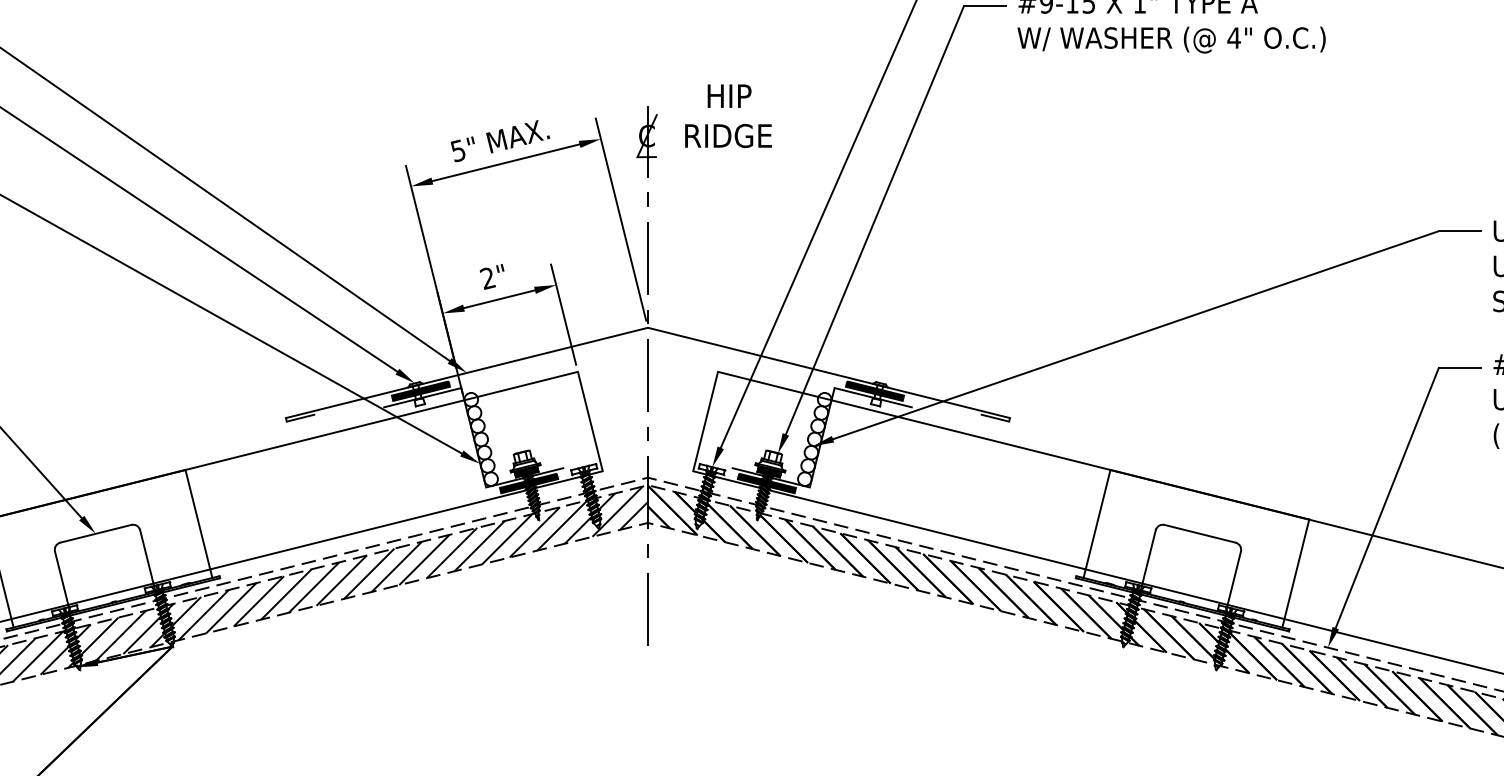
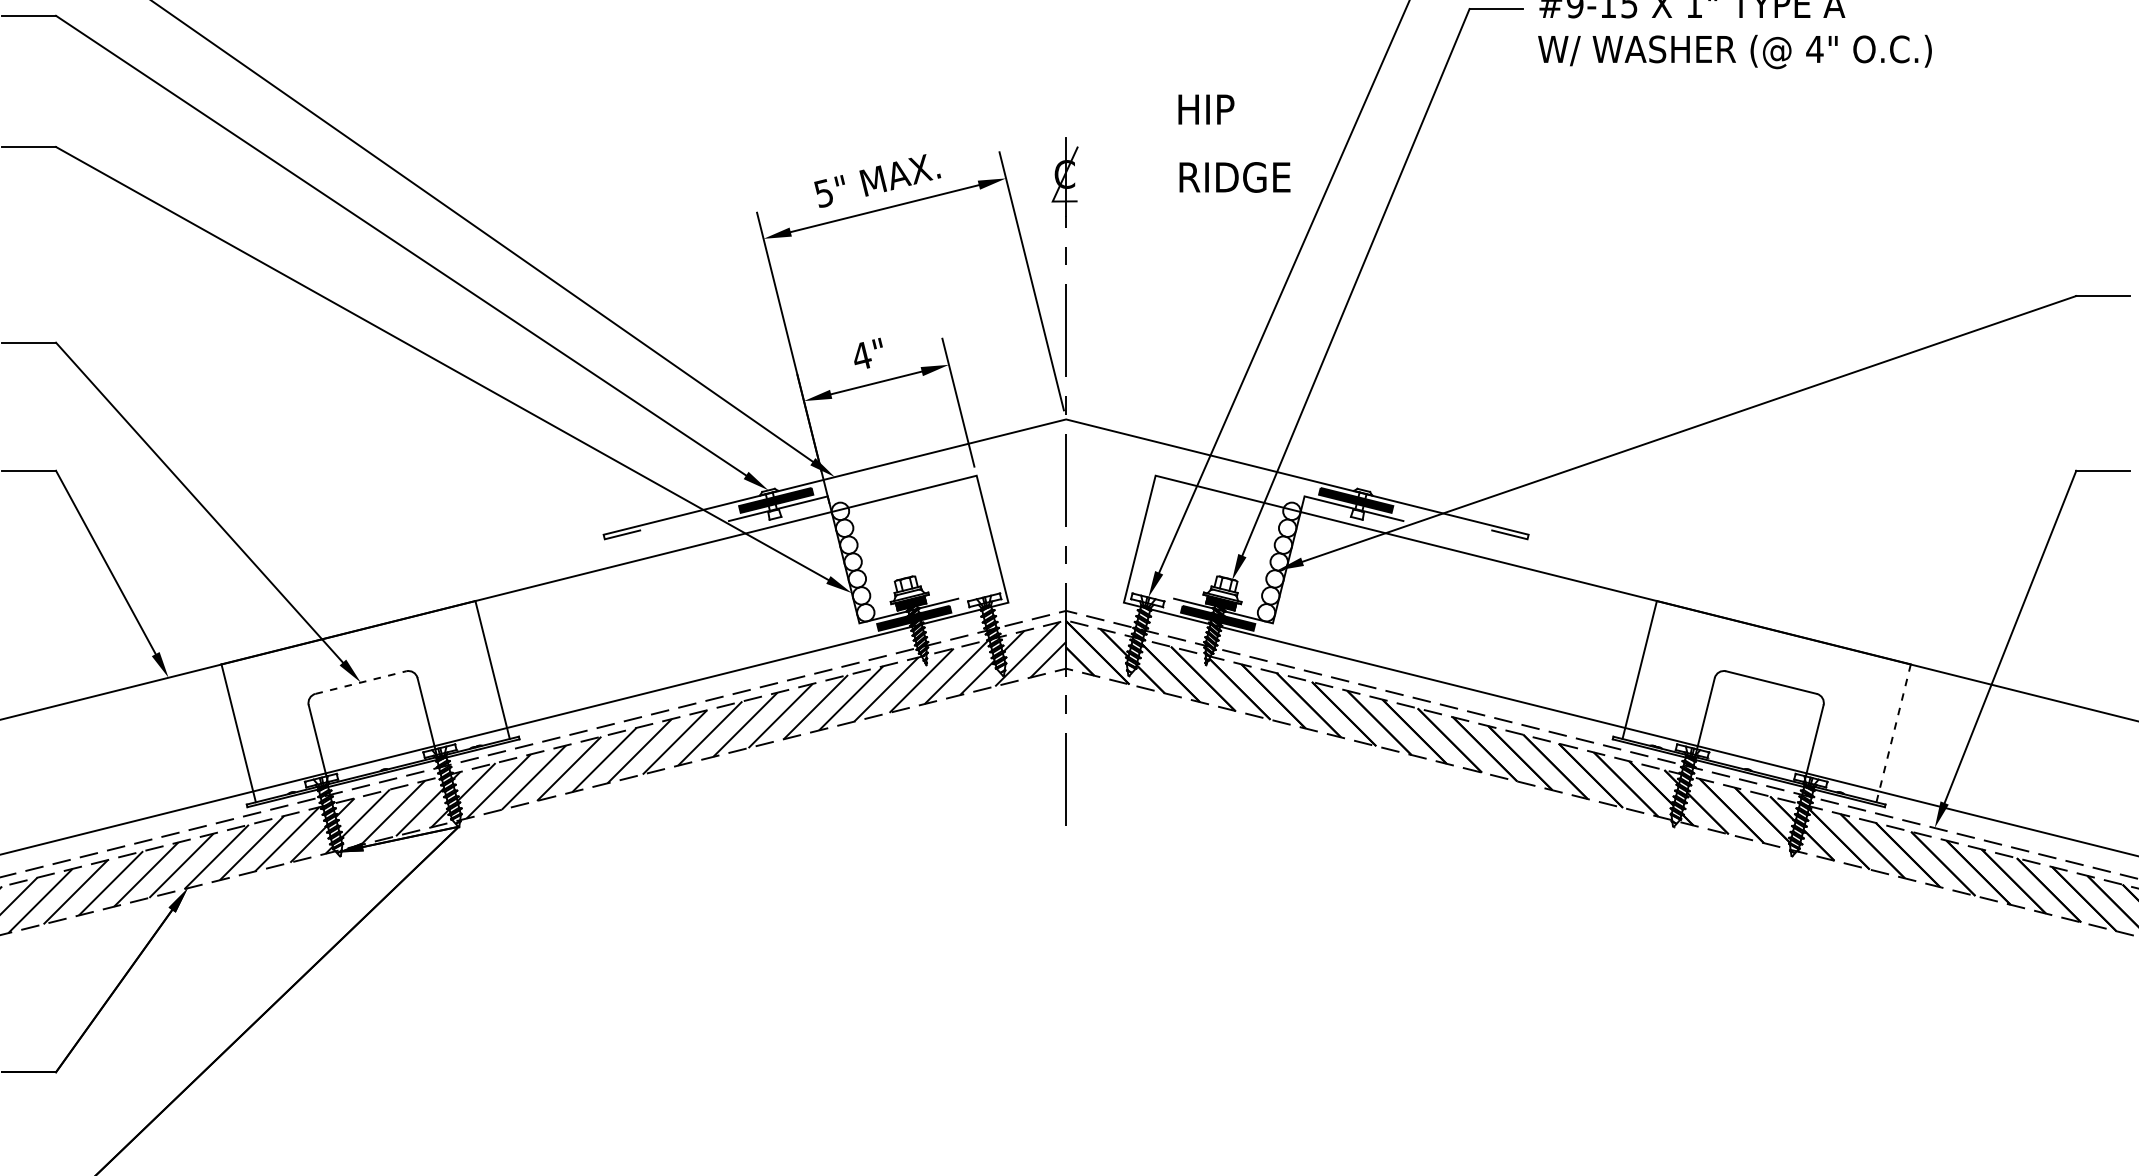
text: (729, 96) -> (1206, 109), moved
text: (728, 136) -> (1234, 177), moved
text: (487, 278) -> (861, 356), 2" -> 4"
line: (95, 533) -> (360, 682), solid -> dashed
line: (1295, 573) -> (1893, 733), solid -> dashed

